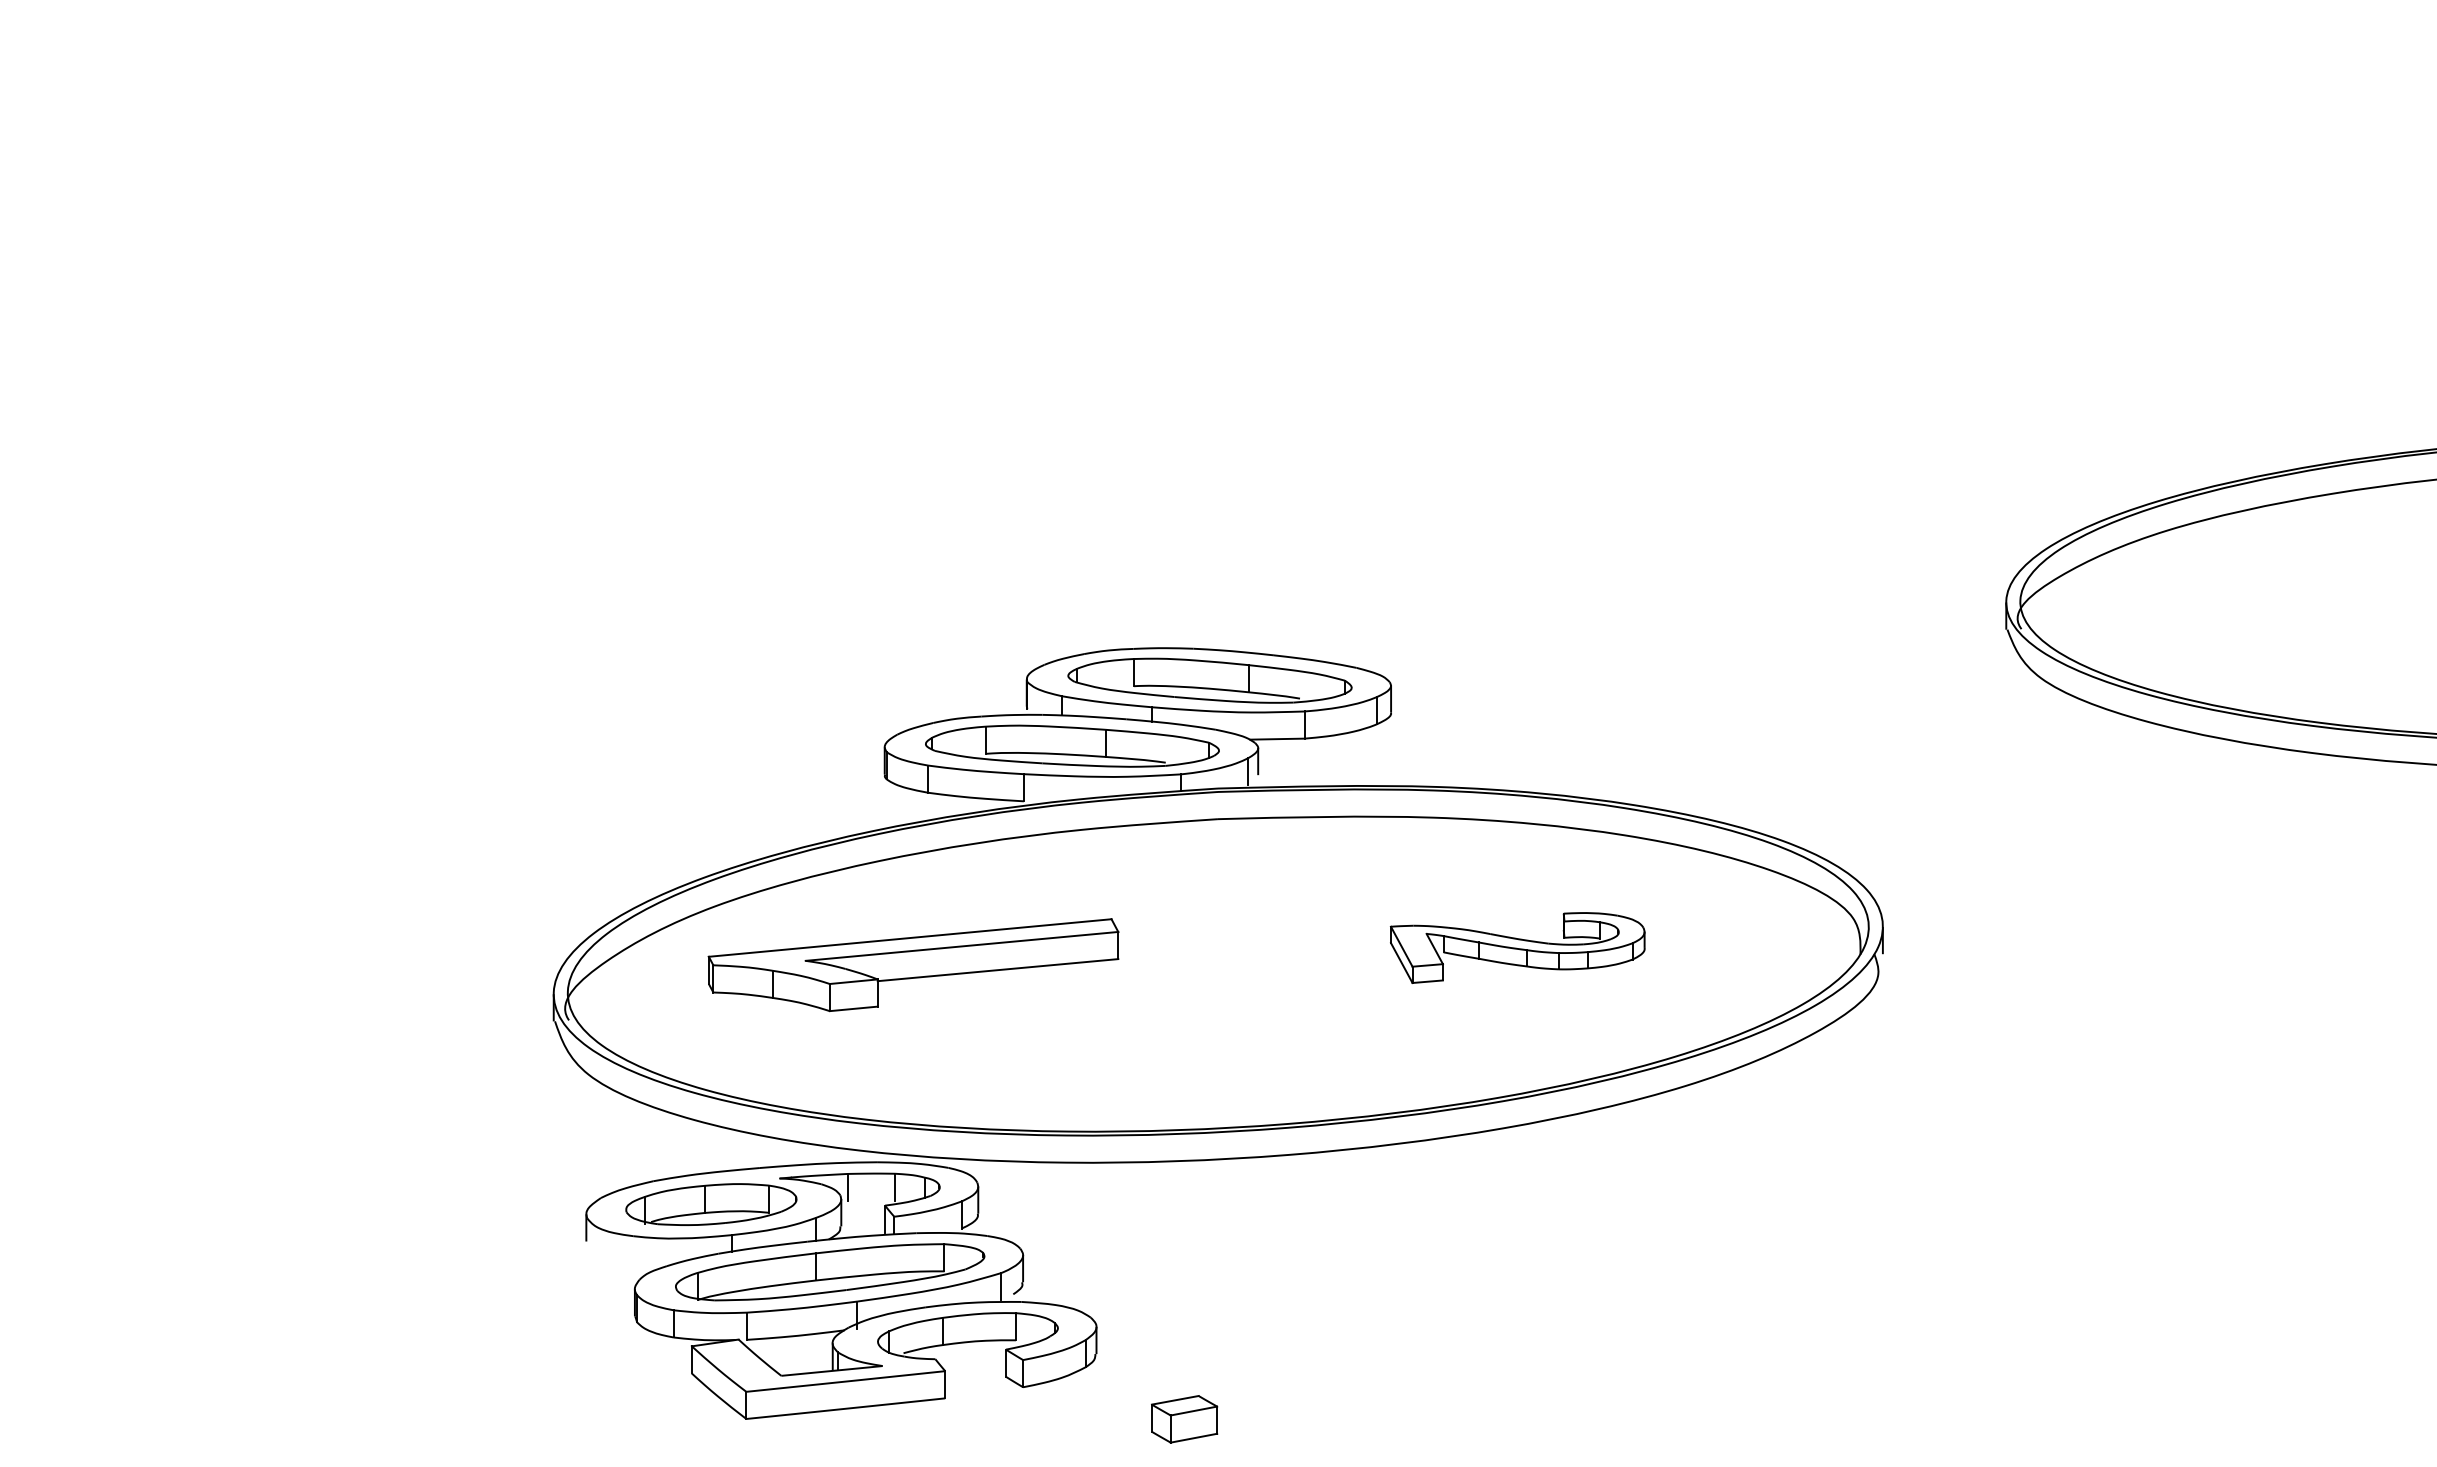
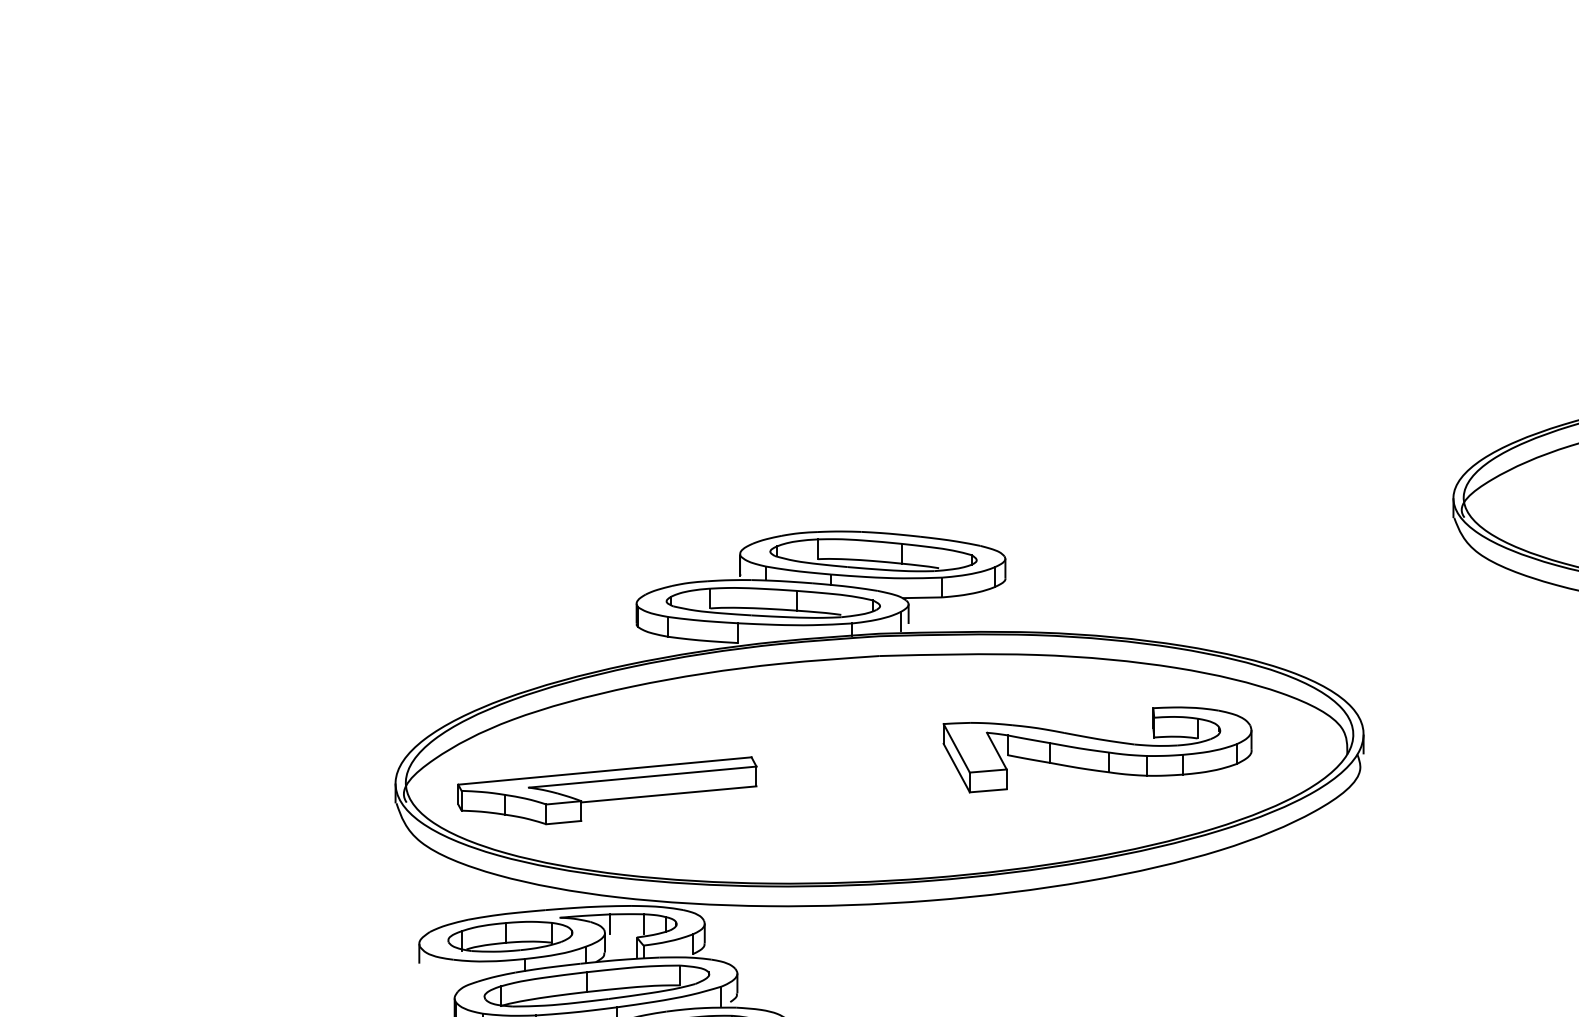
part: (1517, 947) -> (1097, 749), size x1.67
part: (913, 965) -> (607, 791), moved

